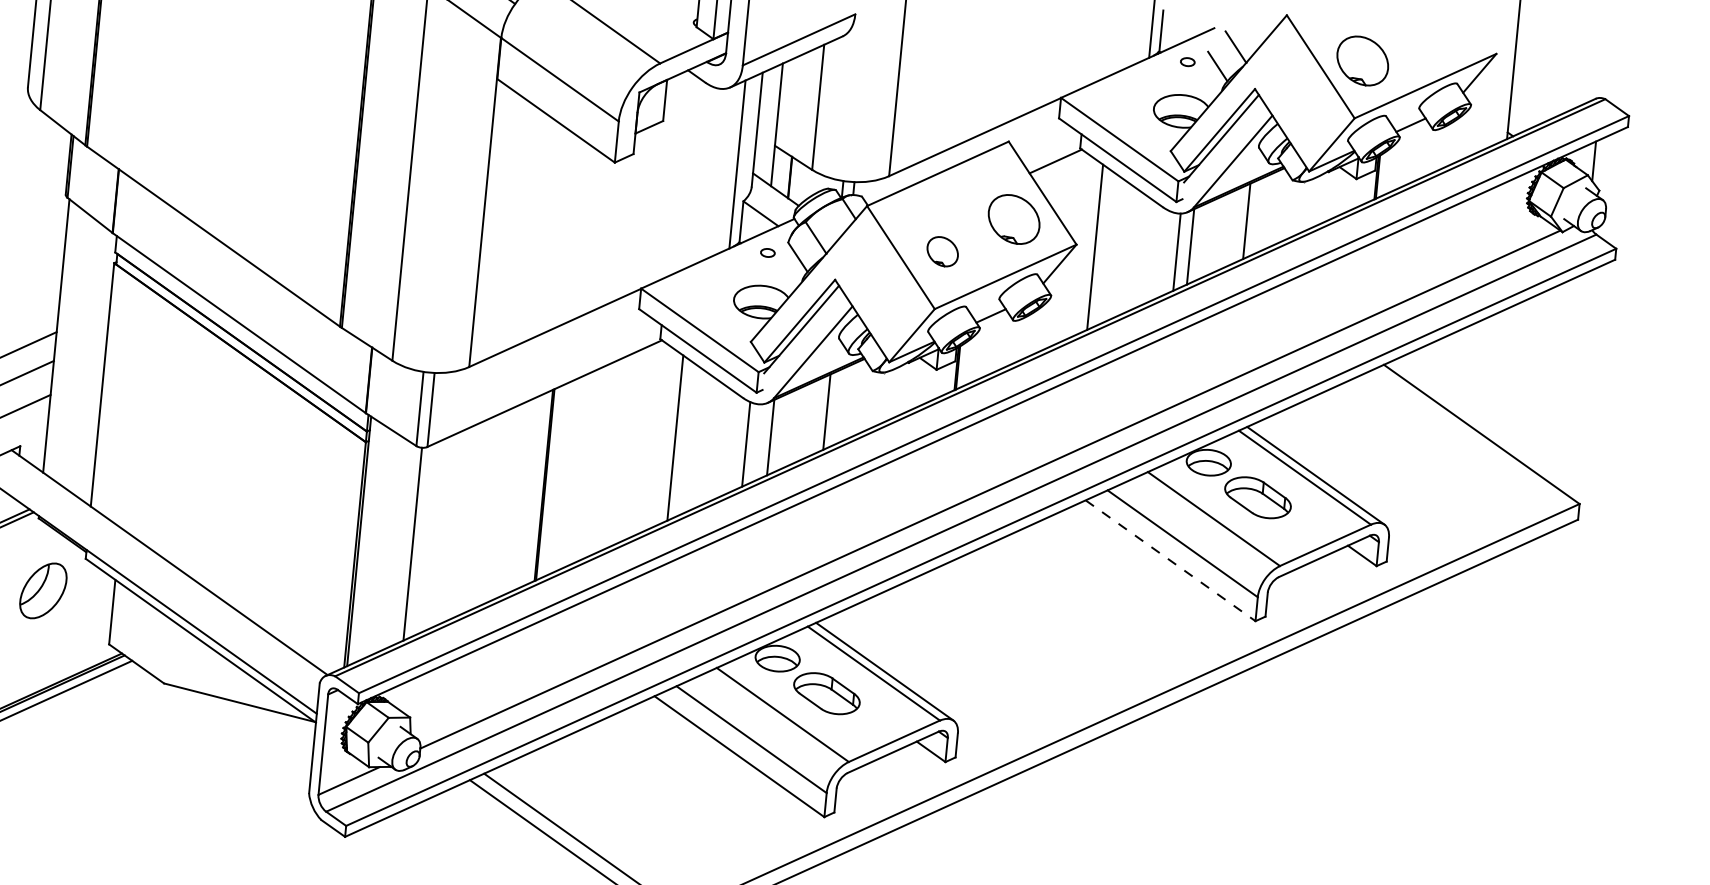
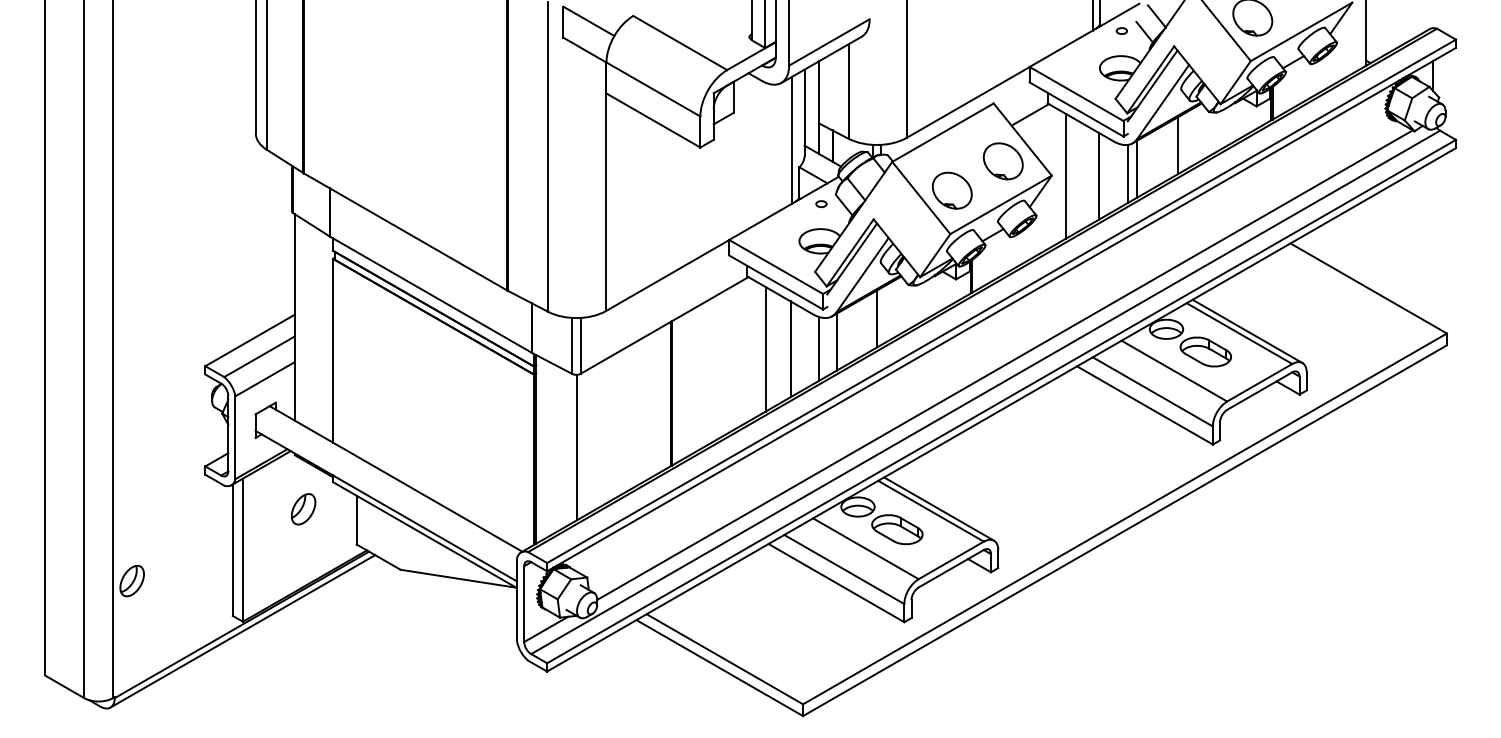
line: (1139, 250) -> (1099, 175), added
part: (941, 251) -> (951, 190), size x1.67
line: (708, 441) -> (790, 349), added
line: (1171, 560) -> (1145, 405), dashed -> solid
part: (43, 591) -> (303, 509), size x0.71

